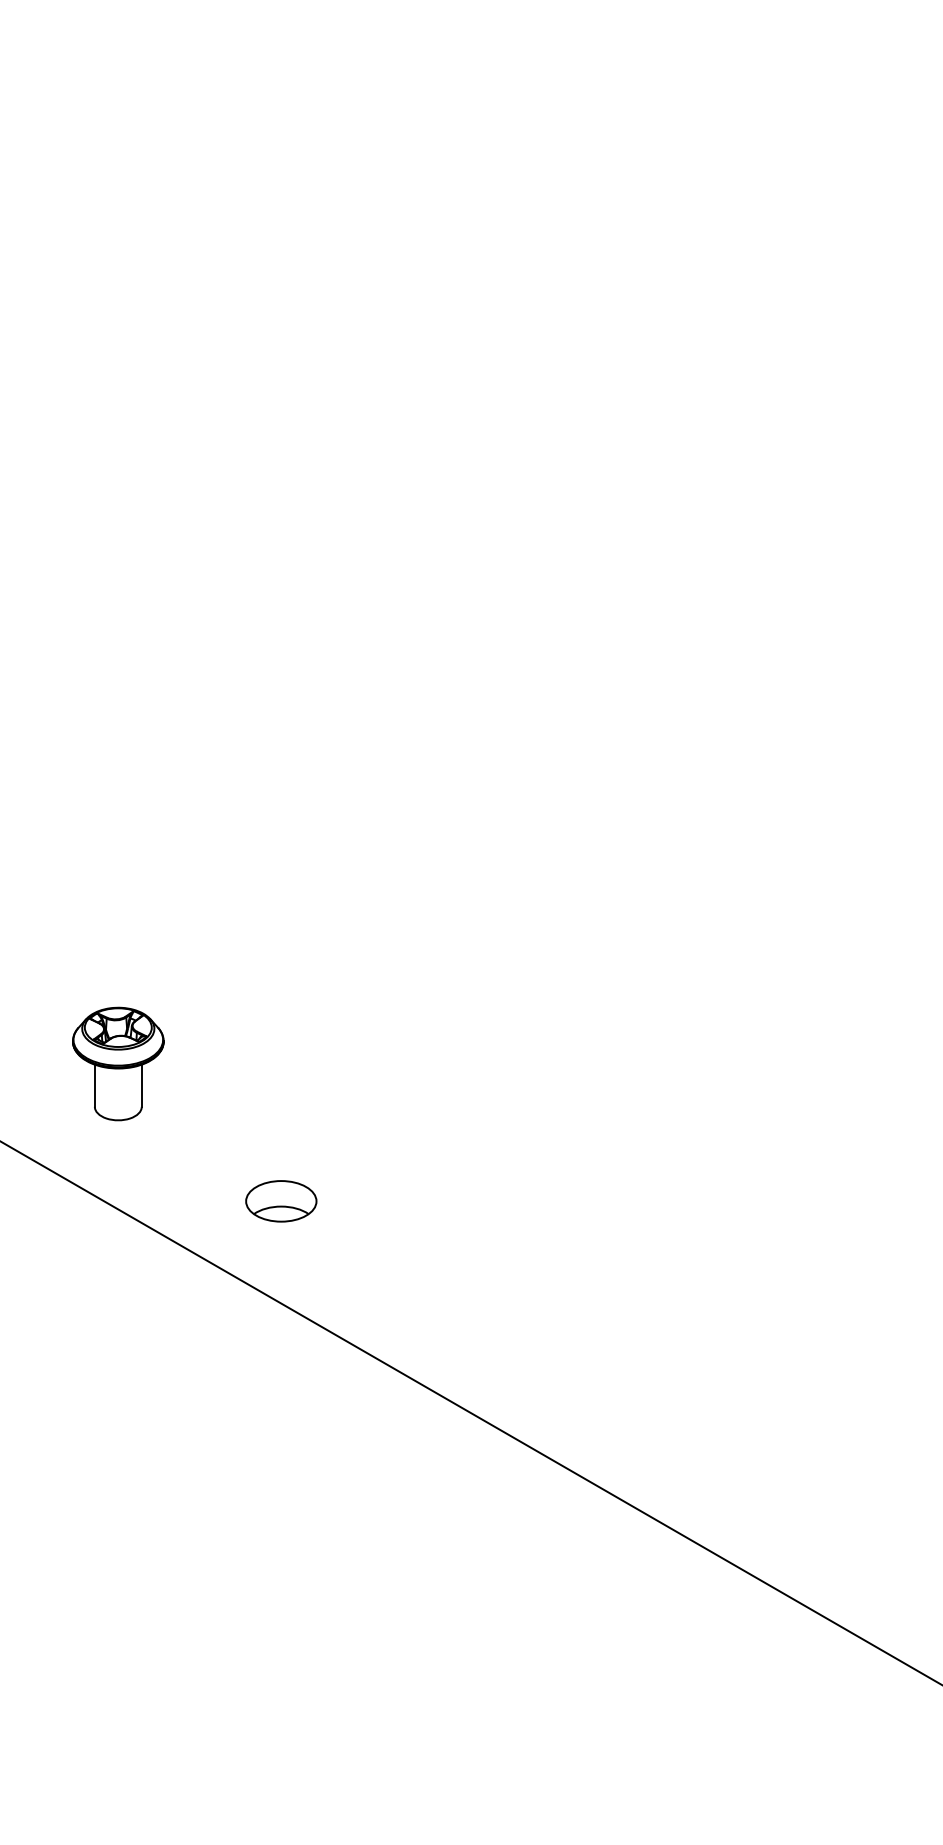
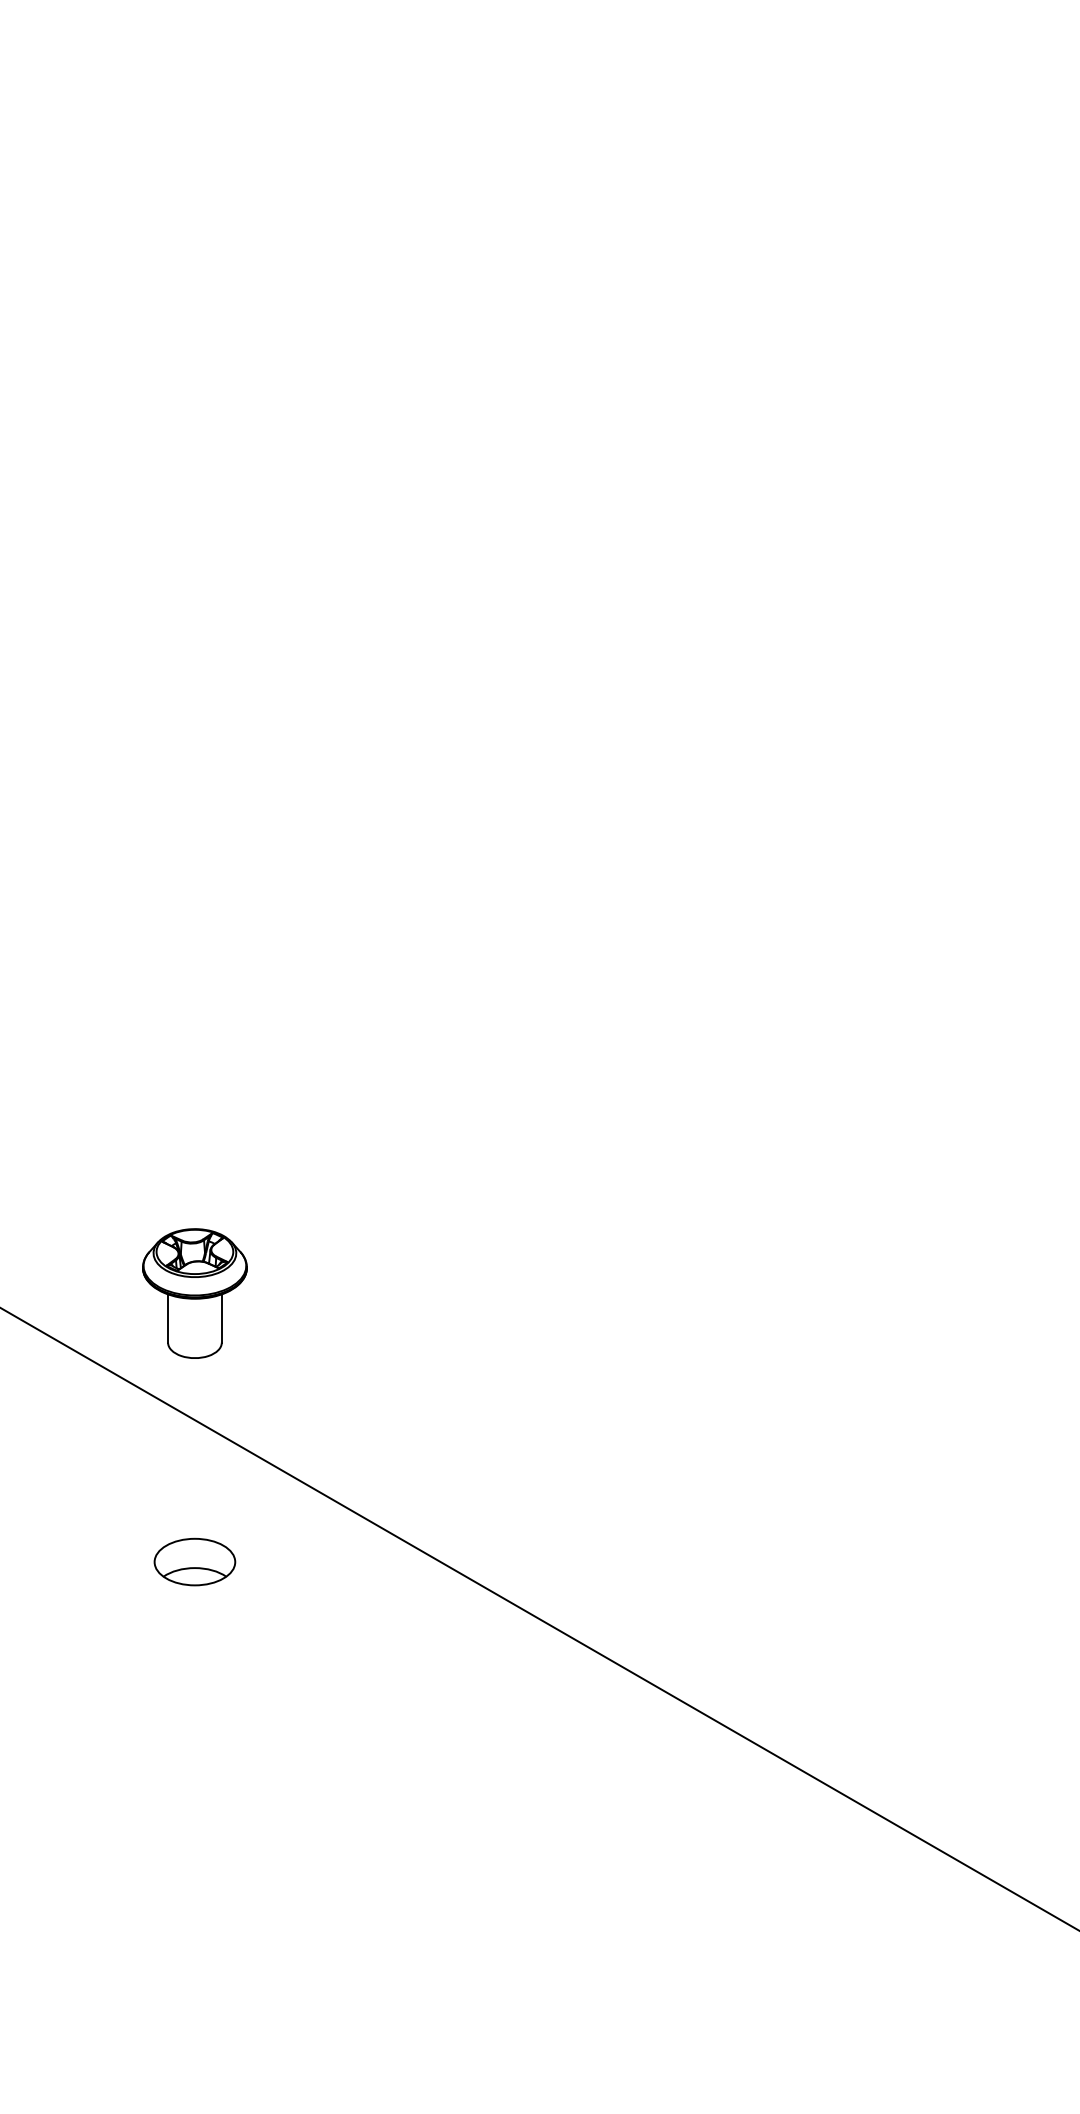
part: (118, 1063) -> (195, 1293), moved
part: (281, 1201) -> (195, 1562), moved

